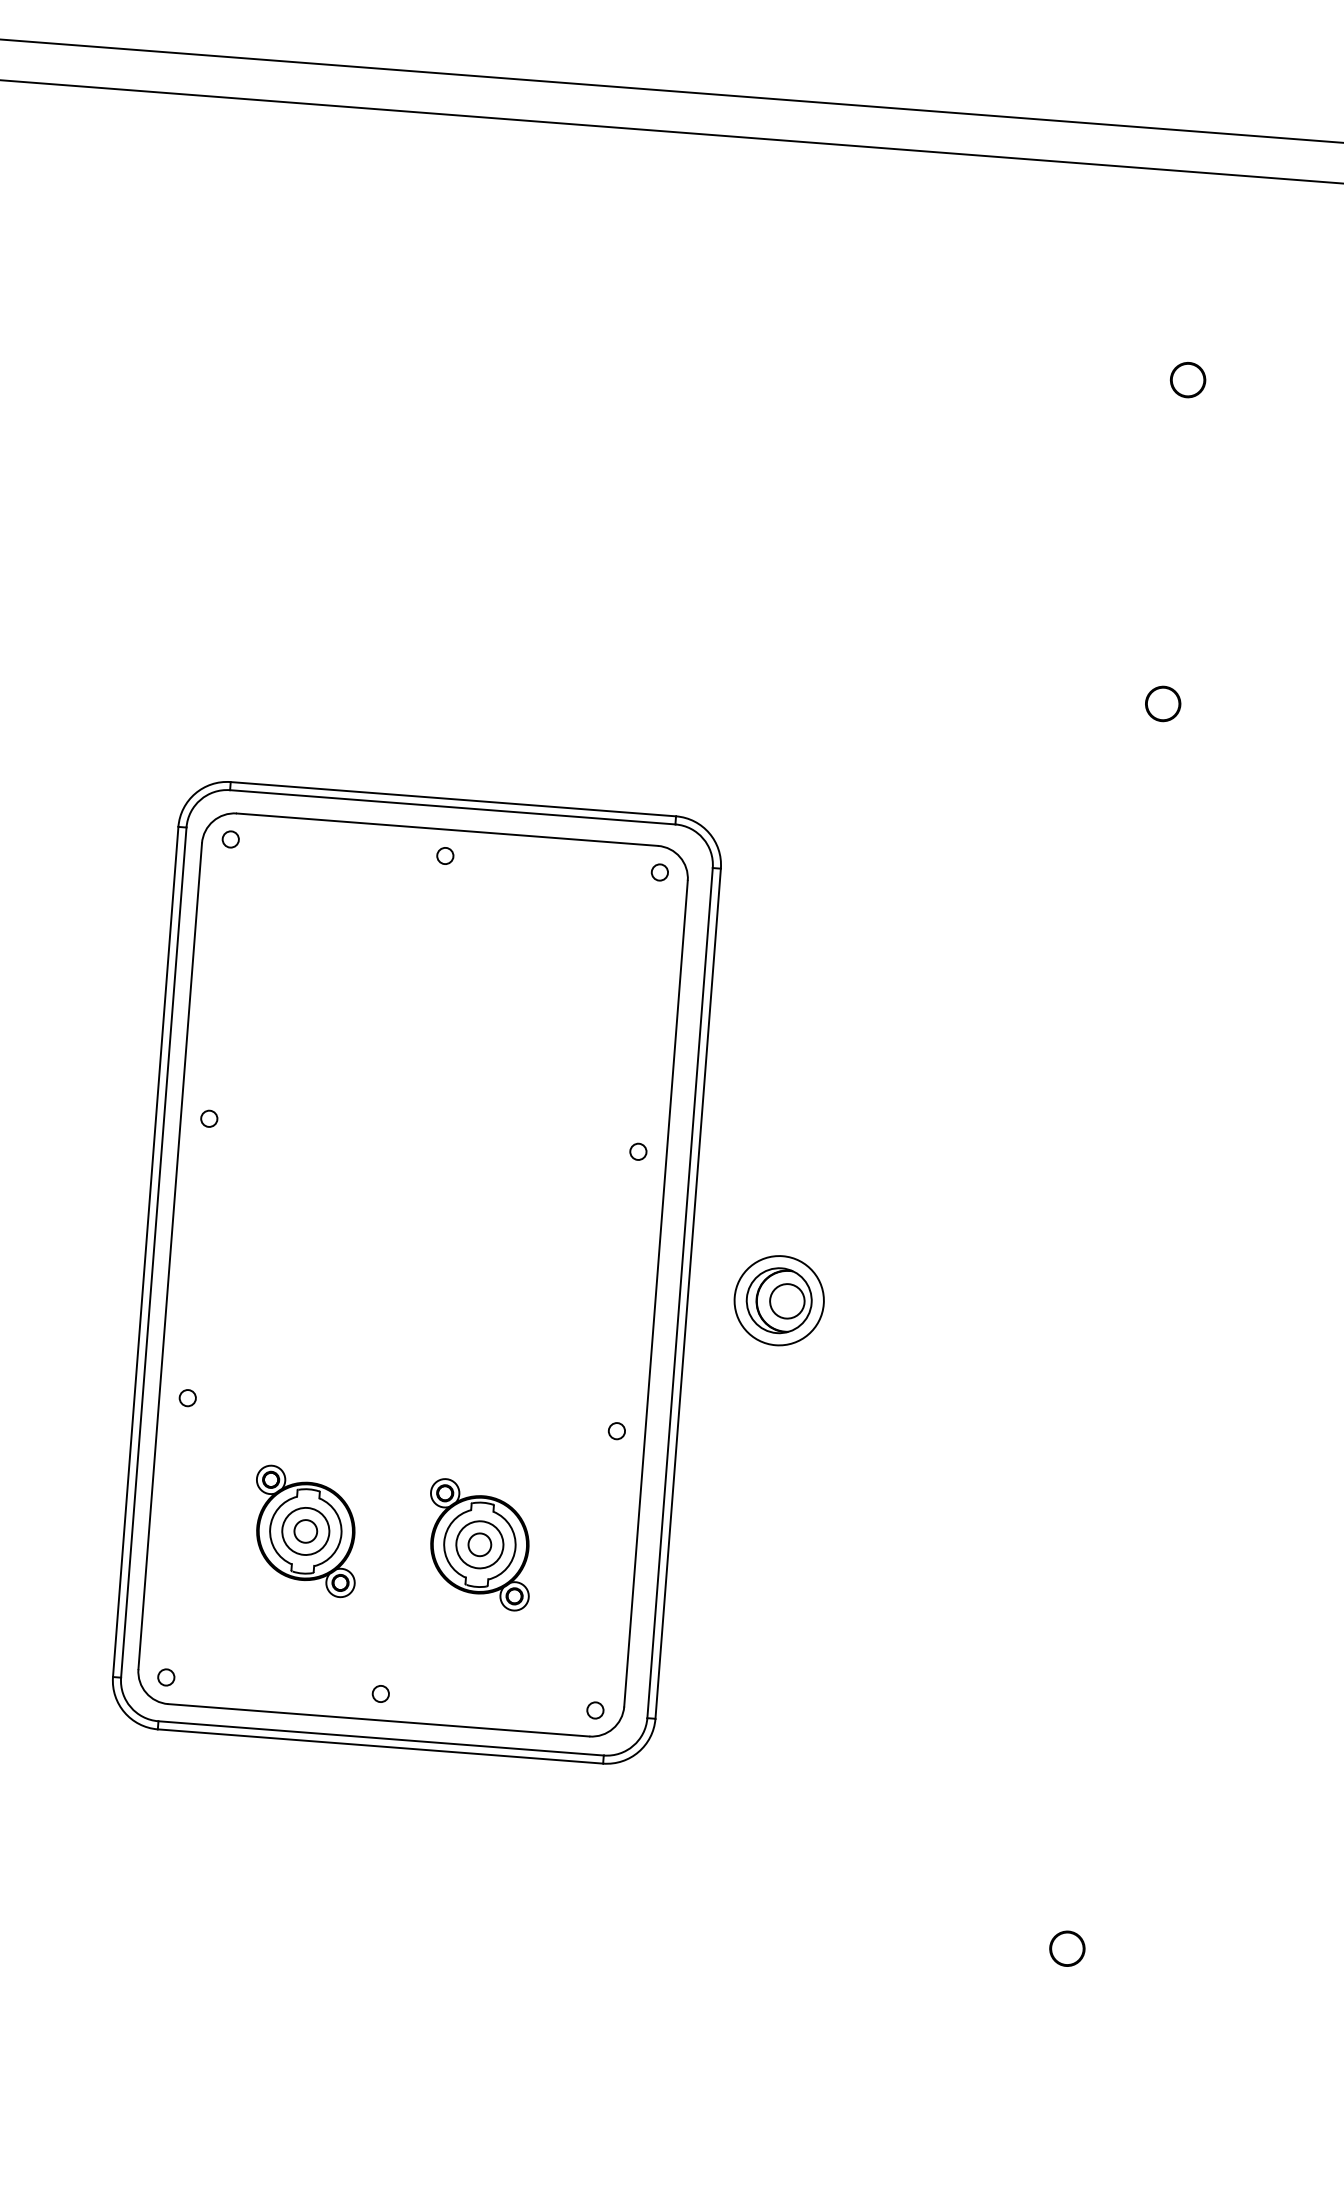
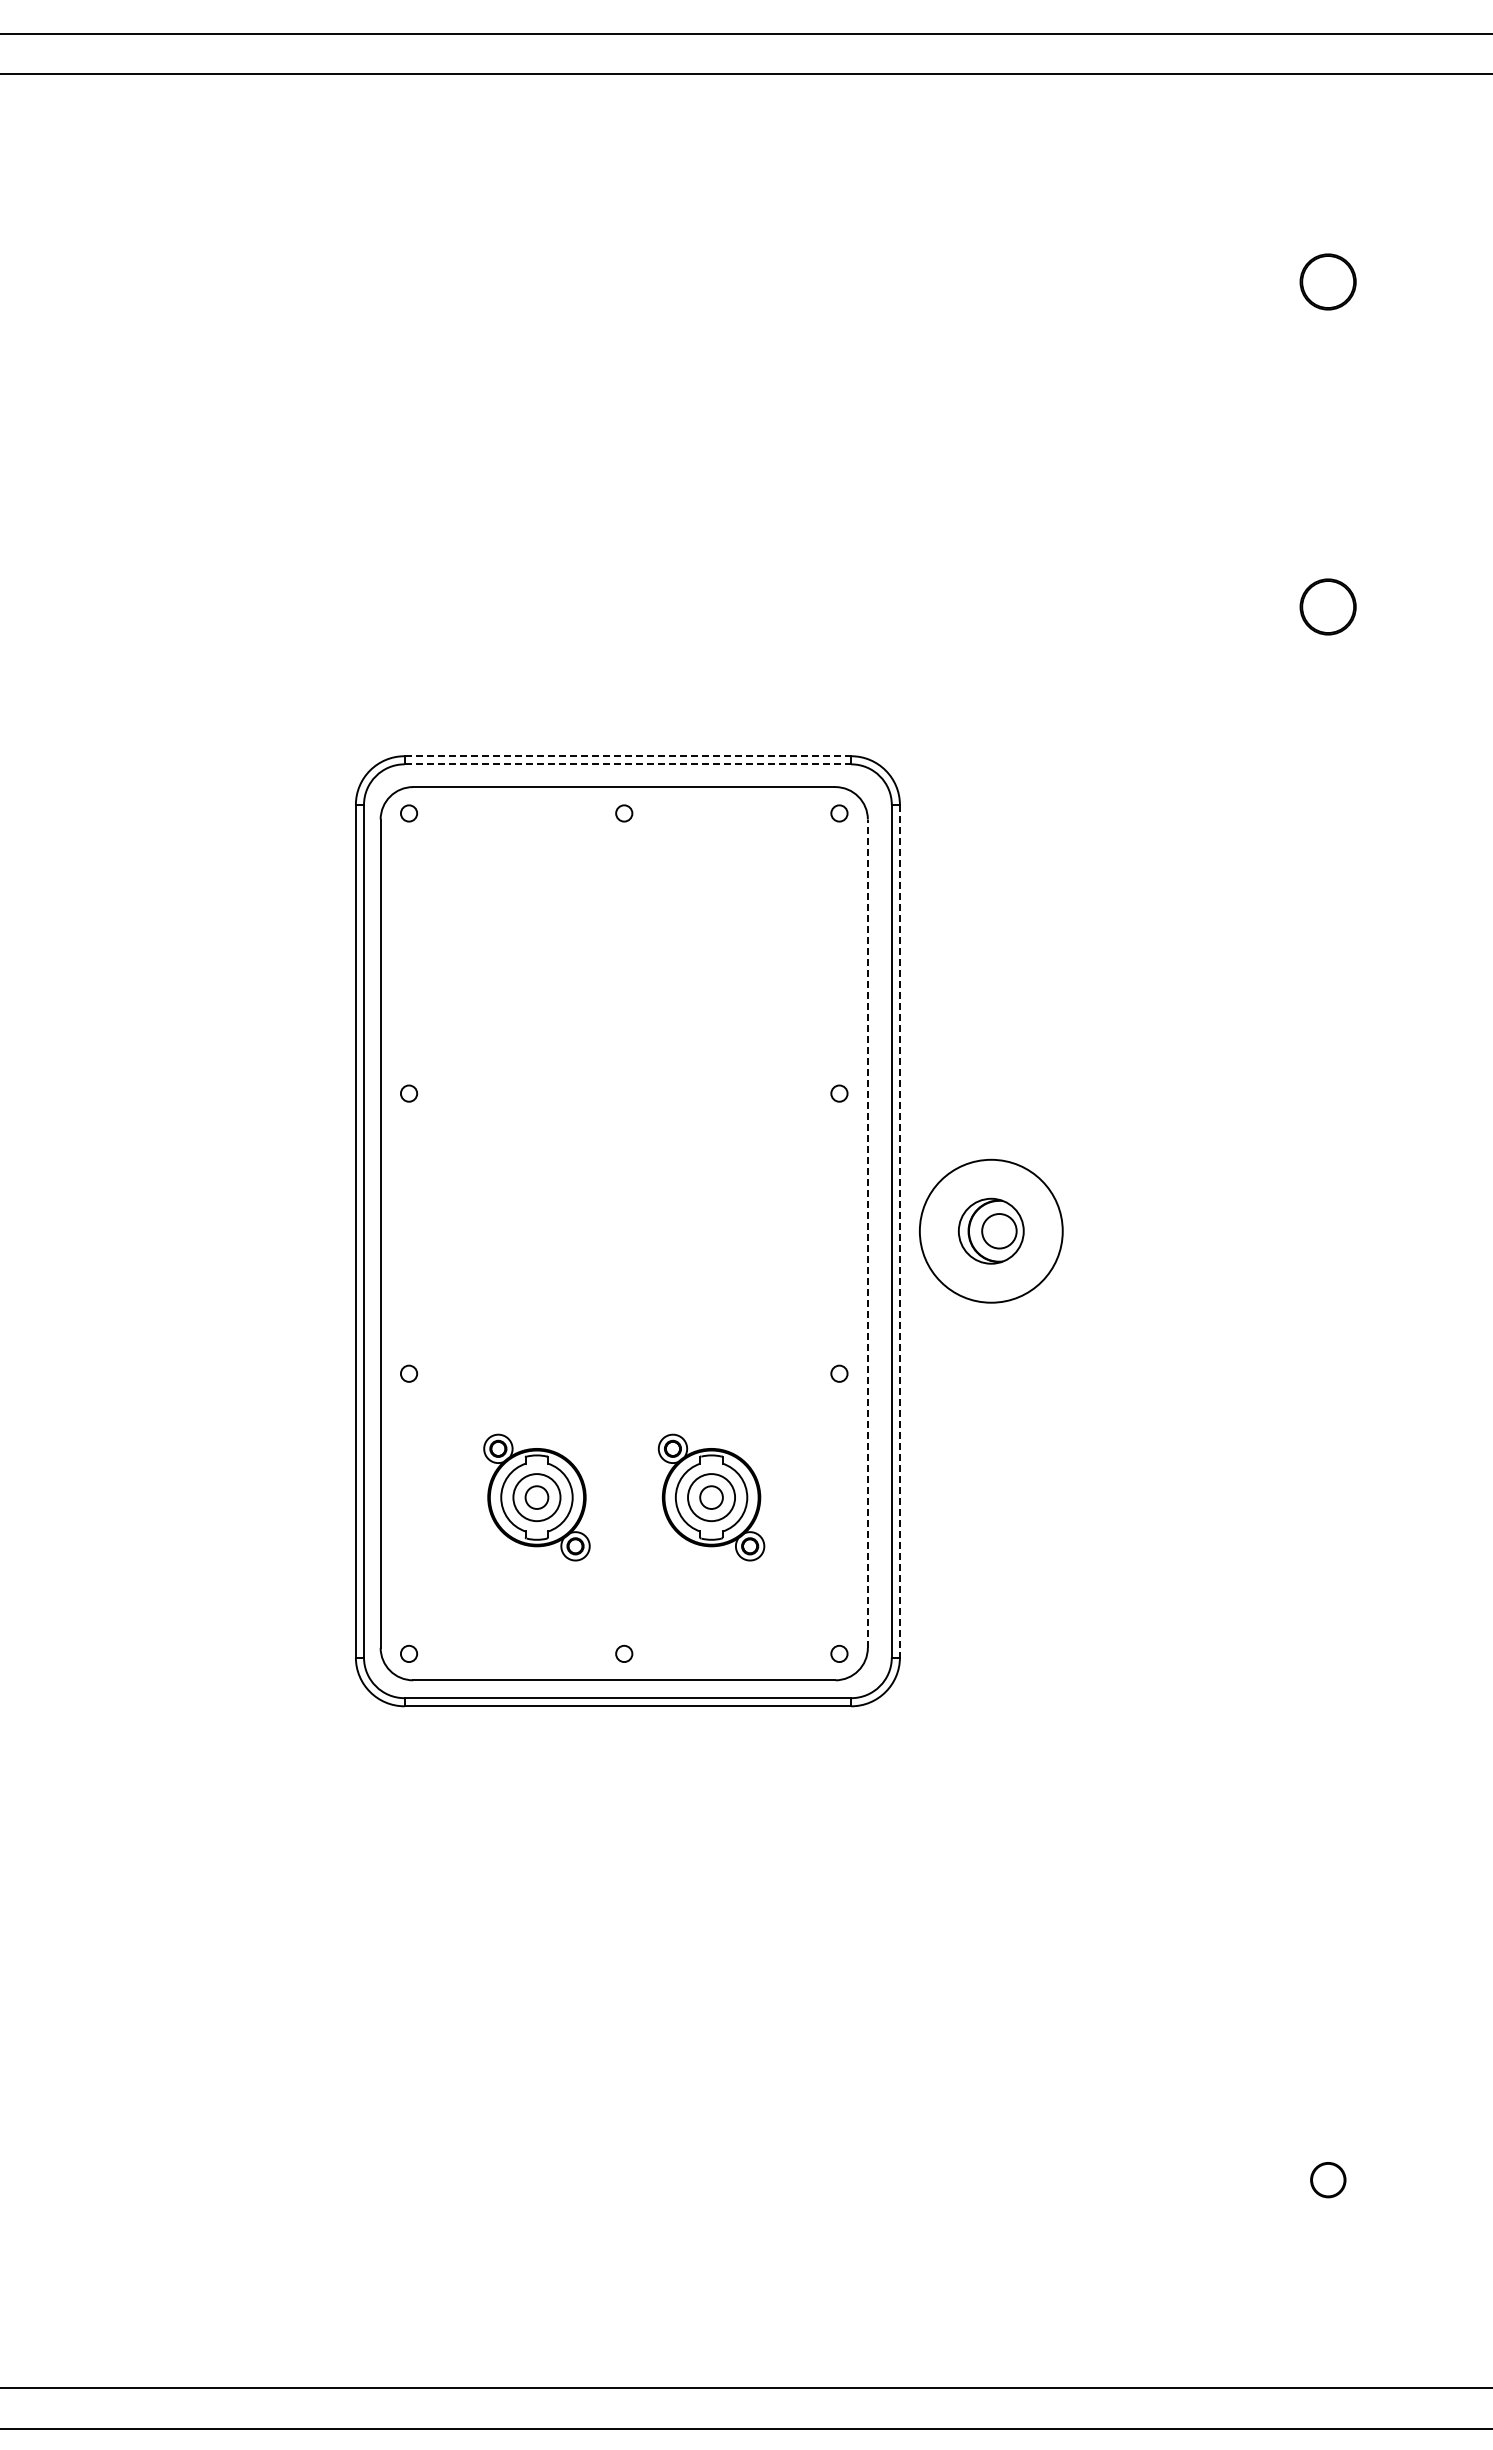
part: (1188, 379) -> (1328, 281), size x1.6
circle: (1163, 703) -> (1328, 606), size x1.6
line: (453, 799) -> (628, 756), solid -> dashed
line: (453, 807) -> (628, 764), solid -> dashed
line: (655, 1293) -> (867, 1233), solid -> dashed
line: (687, 1293) -> (899, 1231), solid -> dashed
circle: (778, 1299) -> (990, 1230), size x1.6
circle: (1067, 1948) -> (1328, 1855), removed

